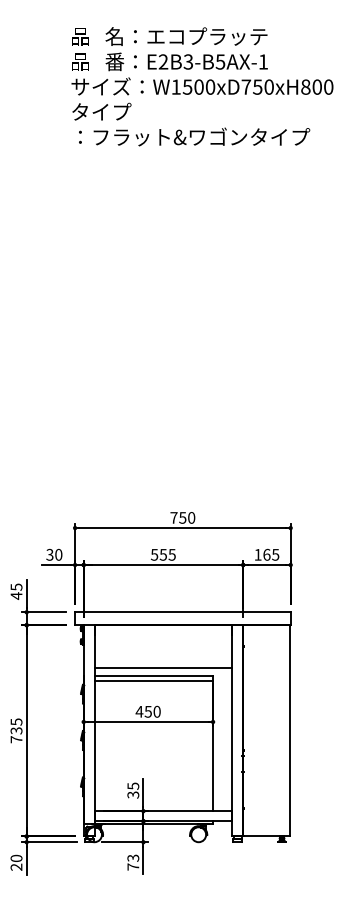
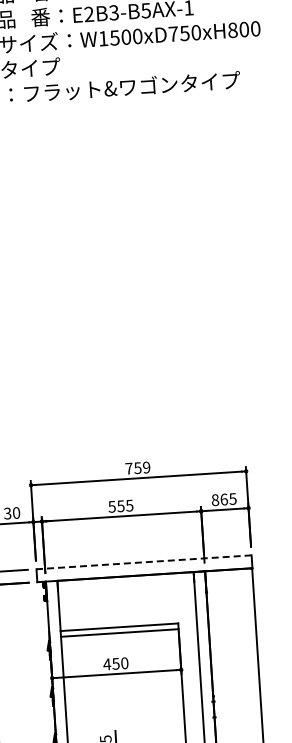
text: (191, 517) -> (146, 467), 750 -> 759
text: (257, 554) -> (214, 499), 165 -> 865
line: (182, 612) -> (143, 562), solid -> dashed
line: (163, 668) -> (128, 619), removed

